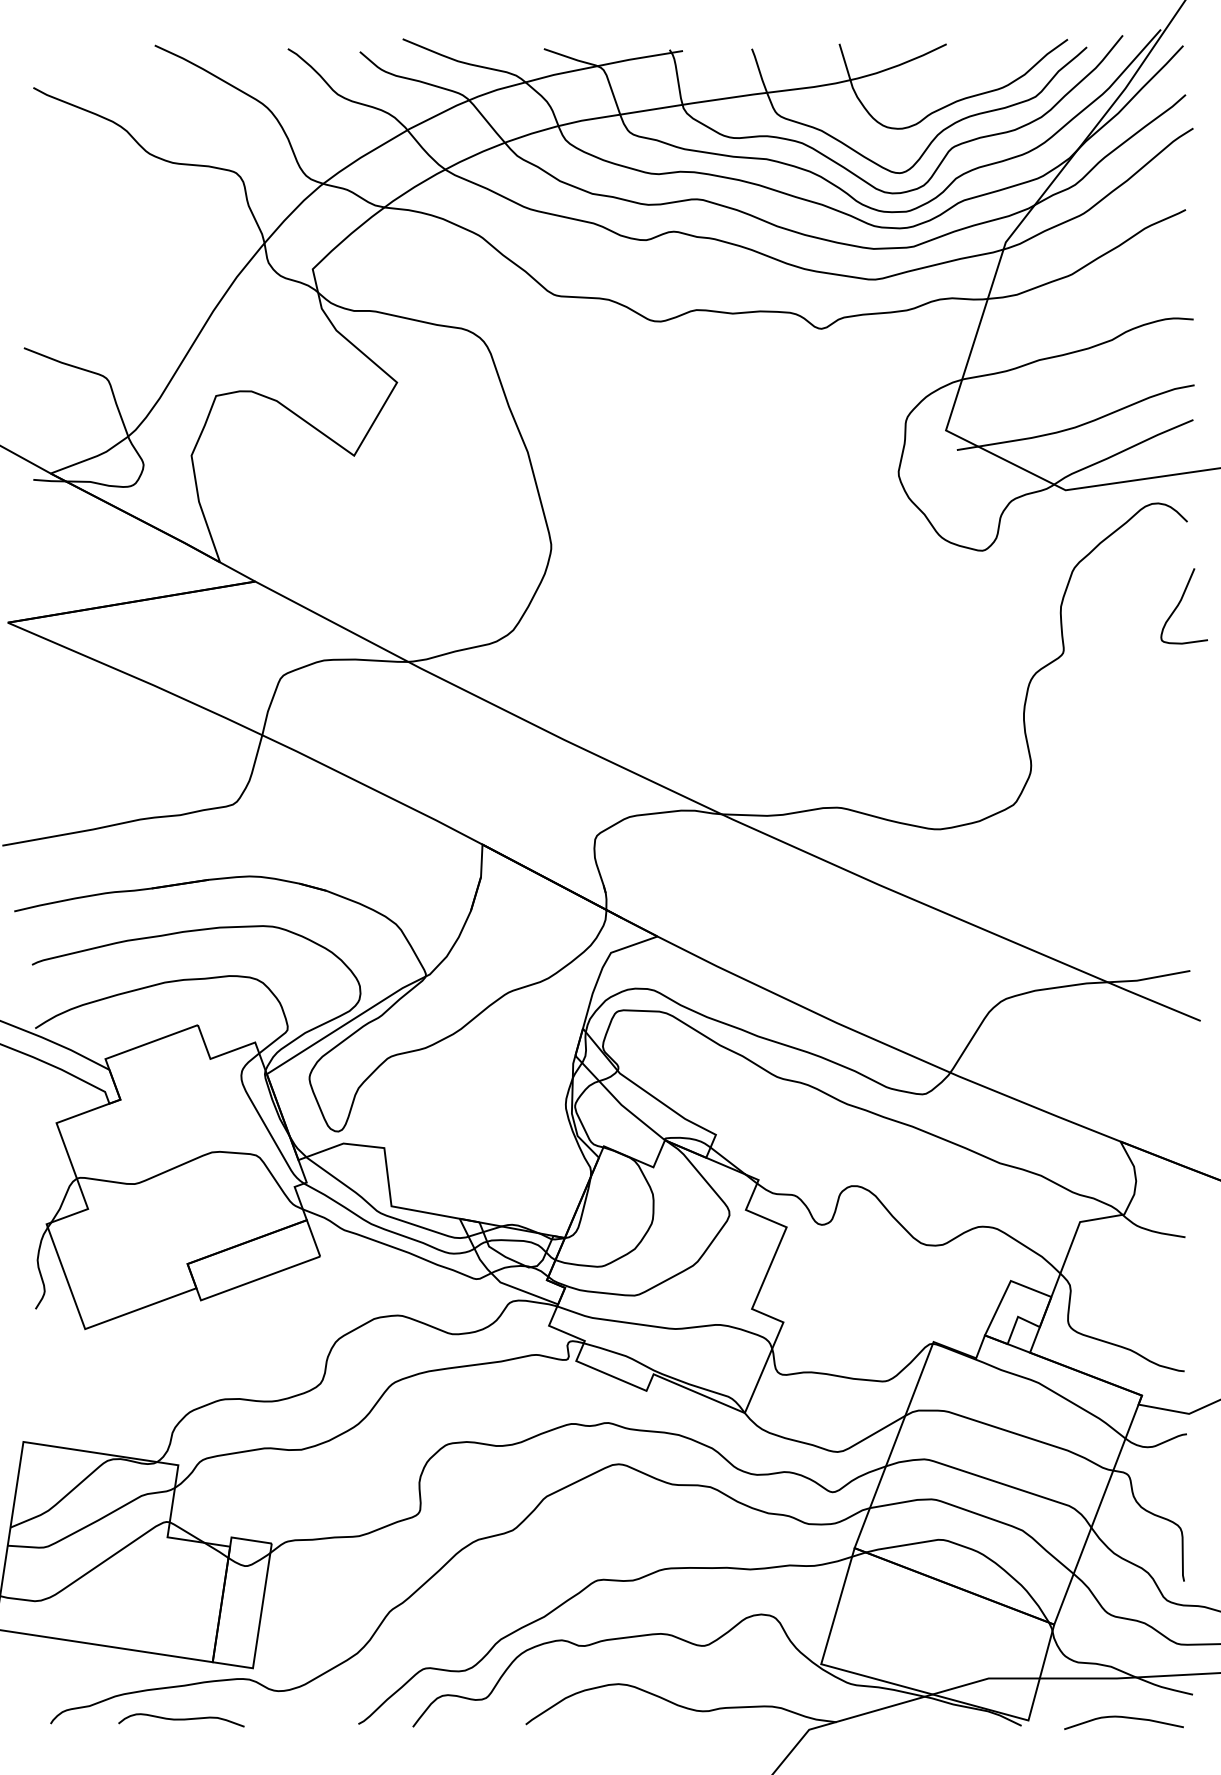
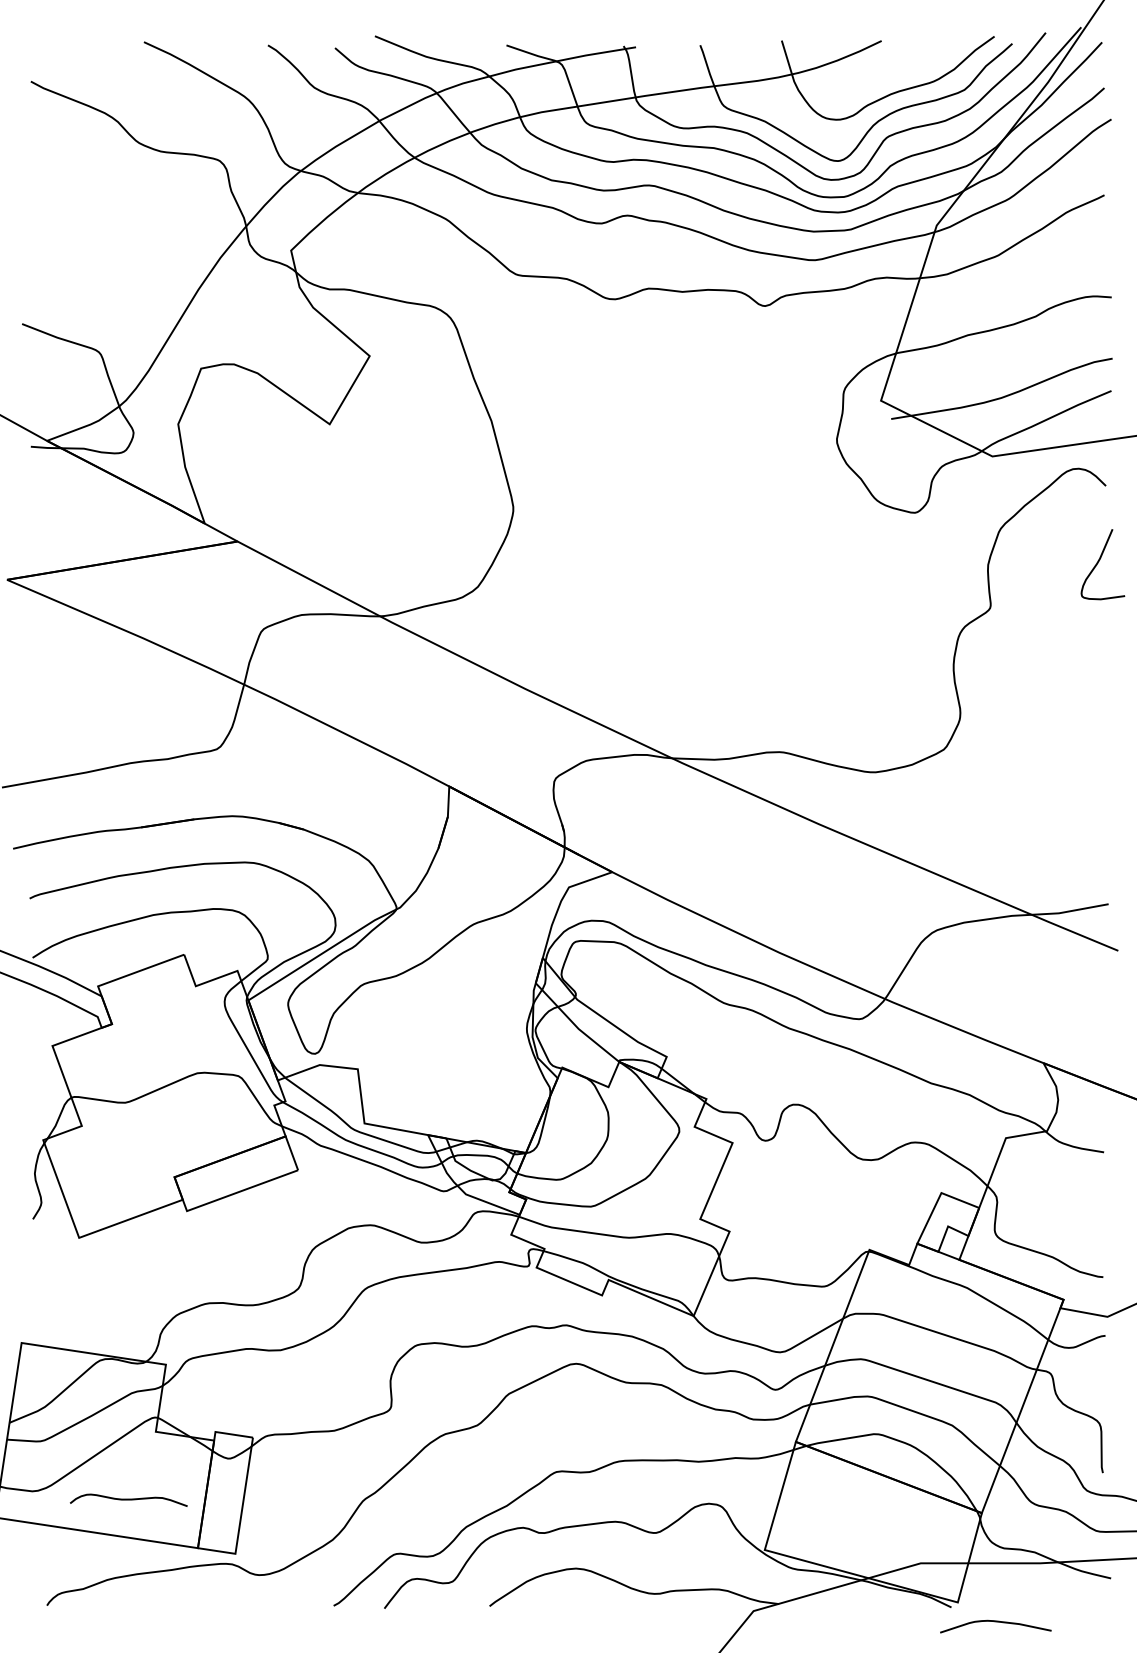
curve: (1123, 1718) -> (995, 1622), moved
curve: (181, 1719) -> (128, 1499), moved

